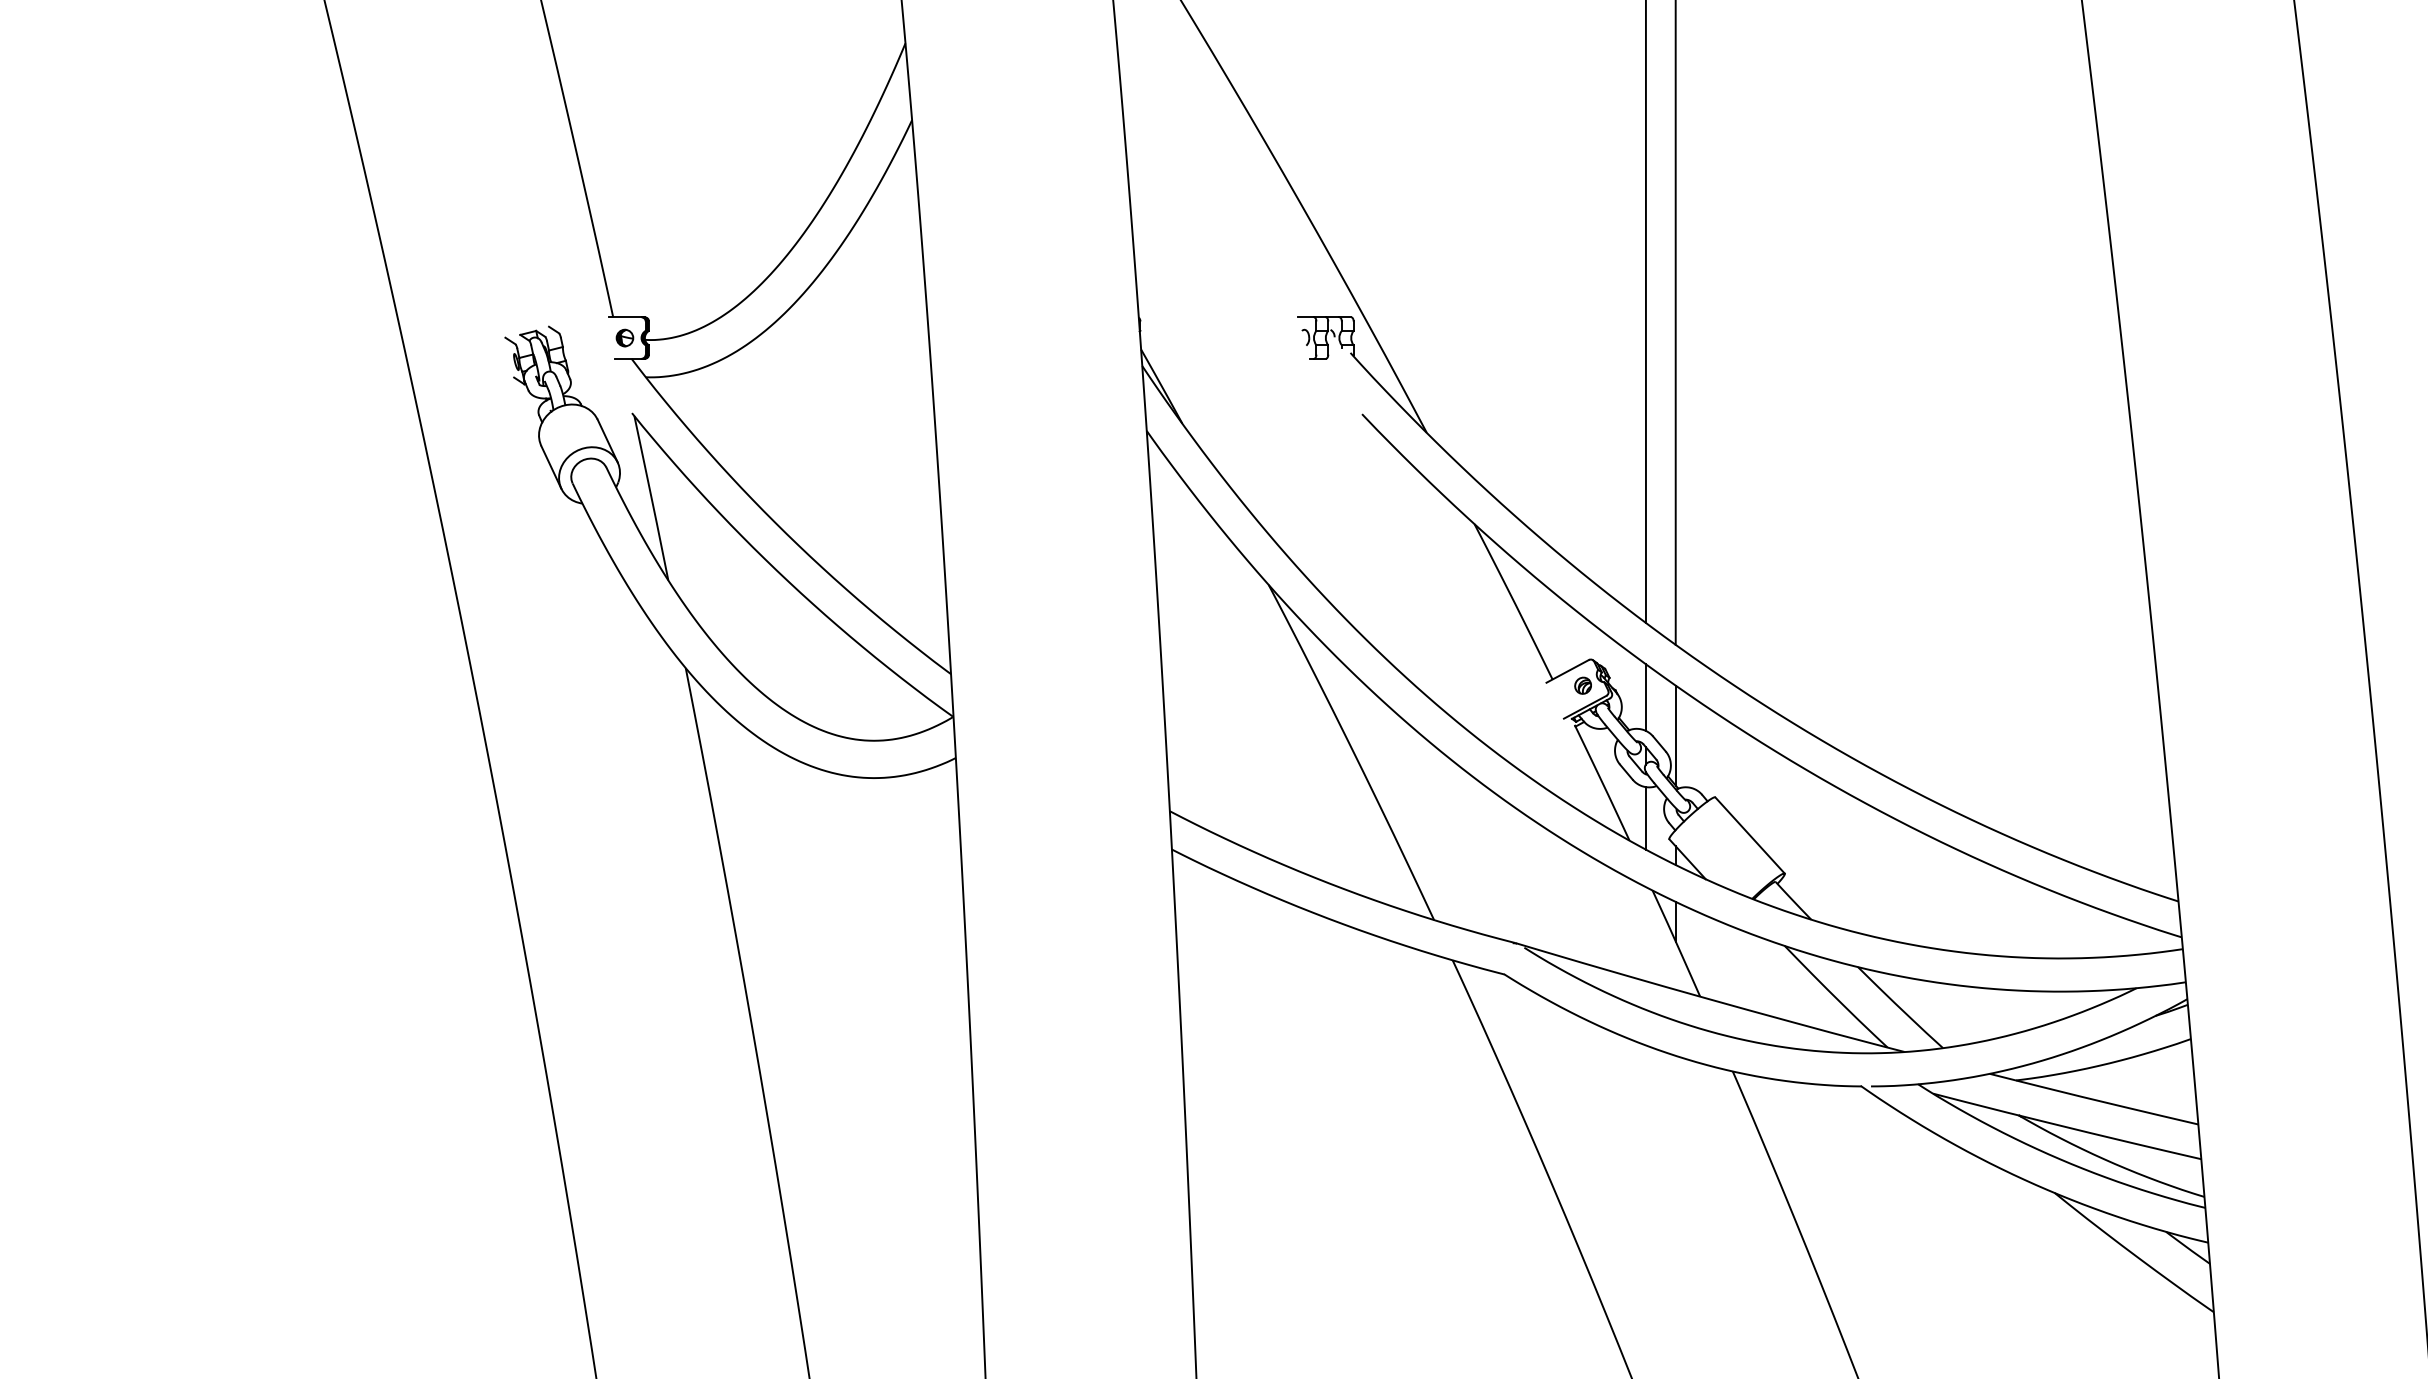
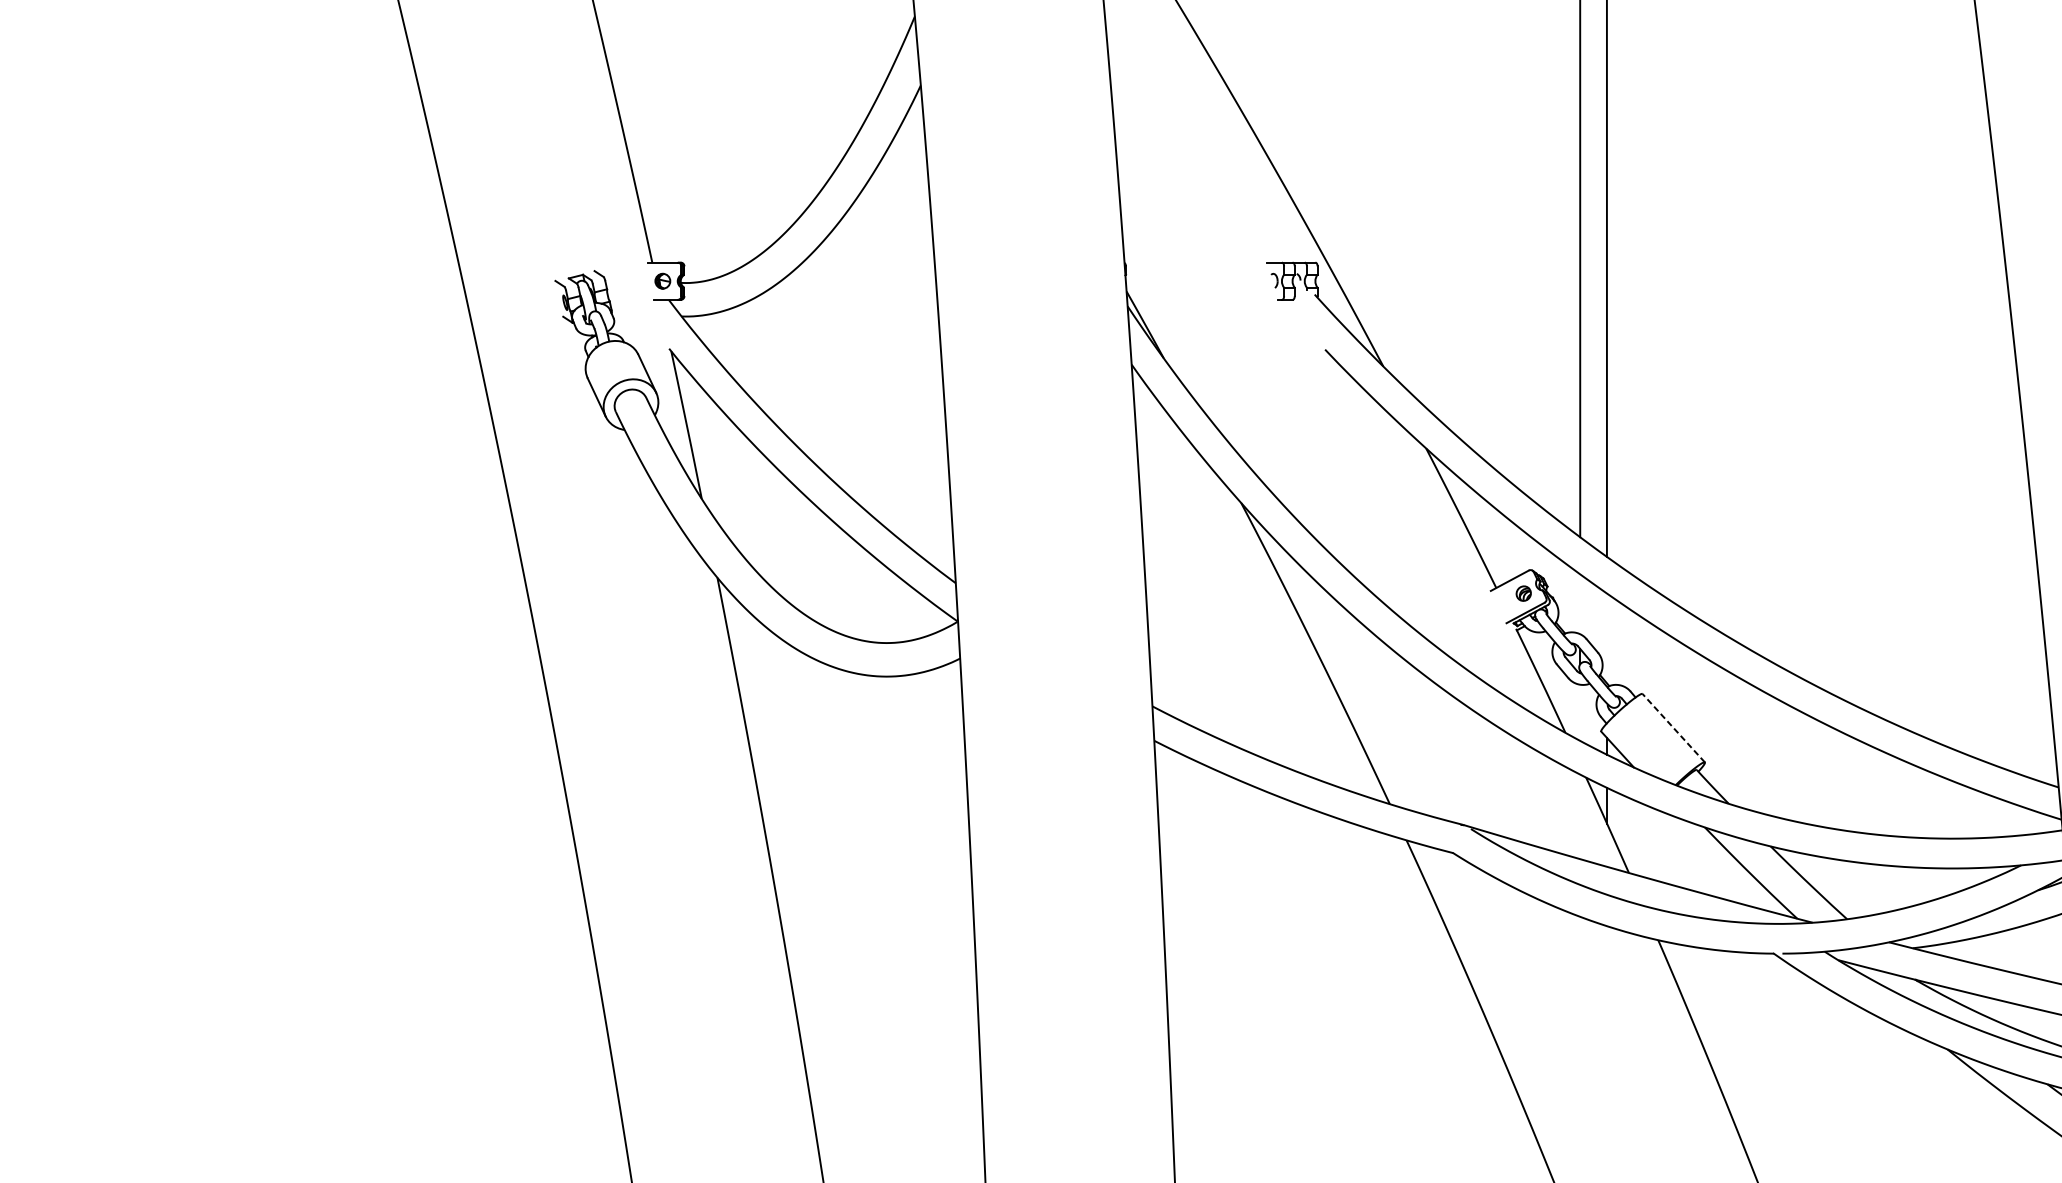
line: (1645, 697) -> (1579, 604), removed
line: (1675, 735) -> (1606, 638), removed
line: (1645, 818) -> (1579, 712), removed
line: (1750, 835) -> (1674, 728), solid -> dashed

